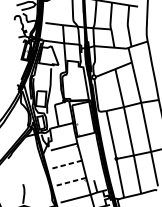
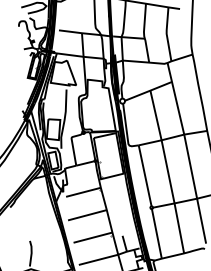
line: (66, 164) -> (86, 215), dashed -> solid
line: (71, 181) -> (92, 237), dashed -> solid

